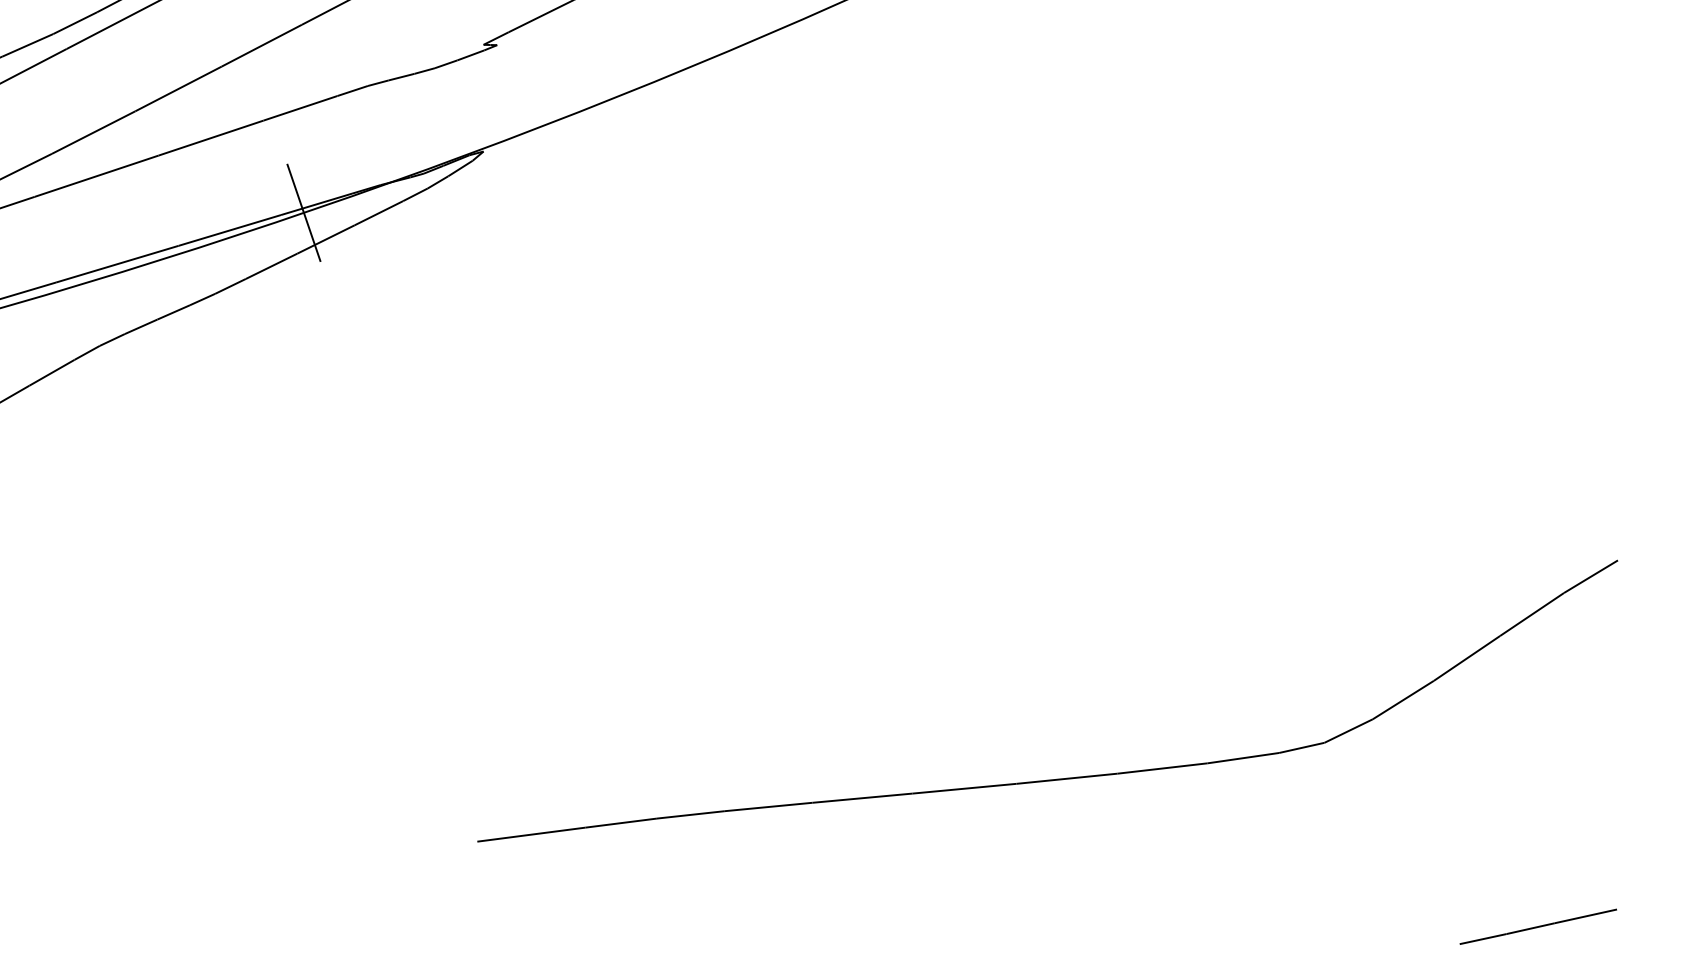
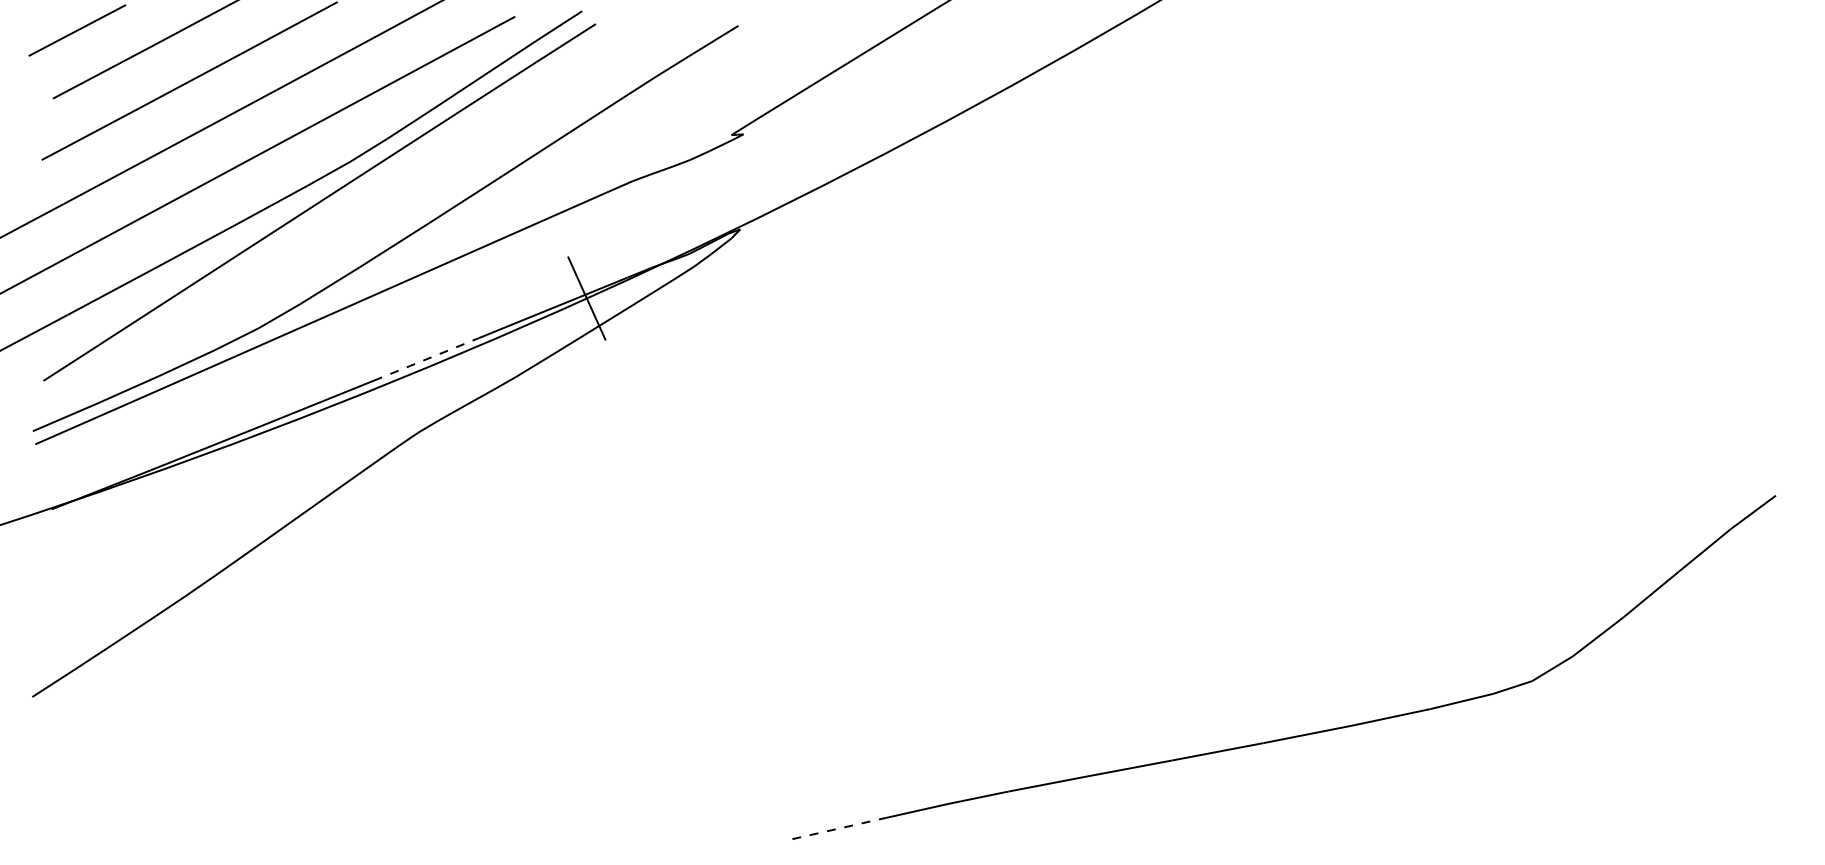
line: (117, 264) -> (426, 359), solid -> dashed
line: (531, 834) -> (839, 828), solid -> dashed
line: (1538, 926) -> (1736, 825), removed

